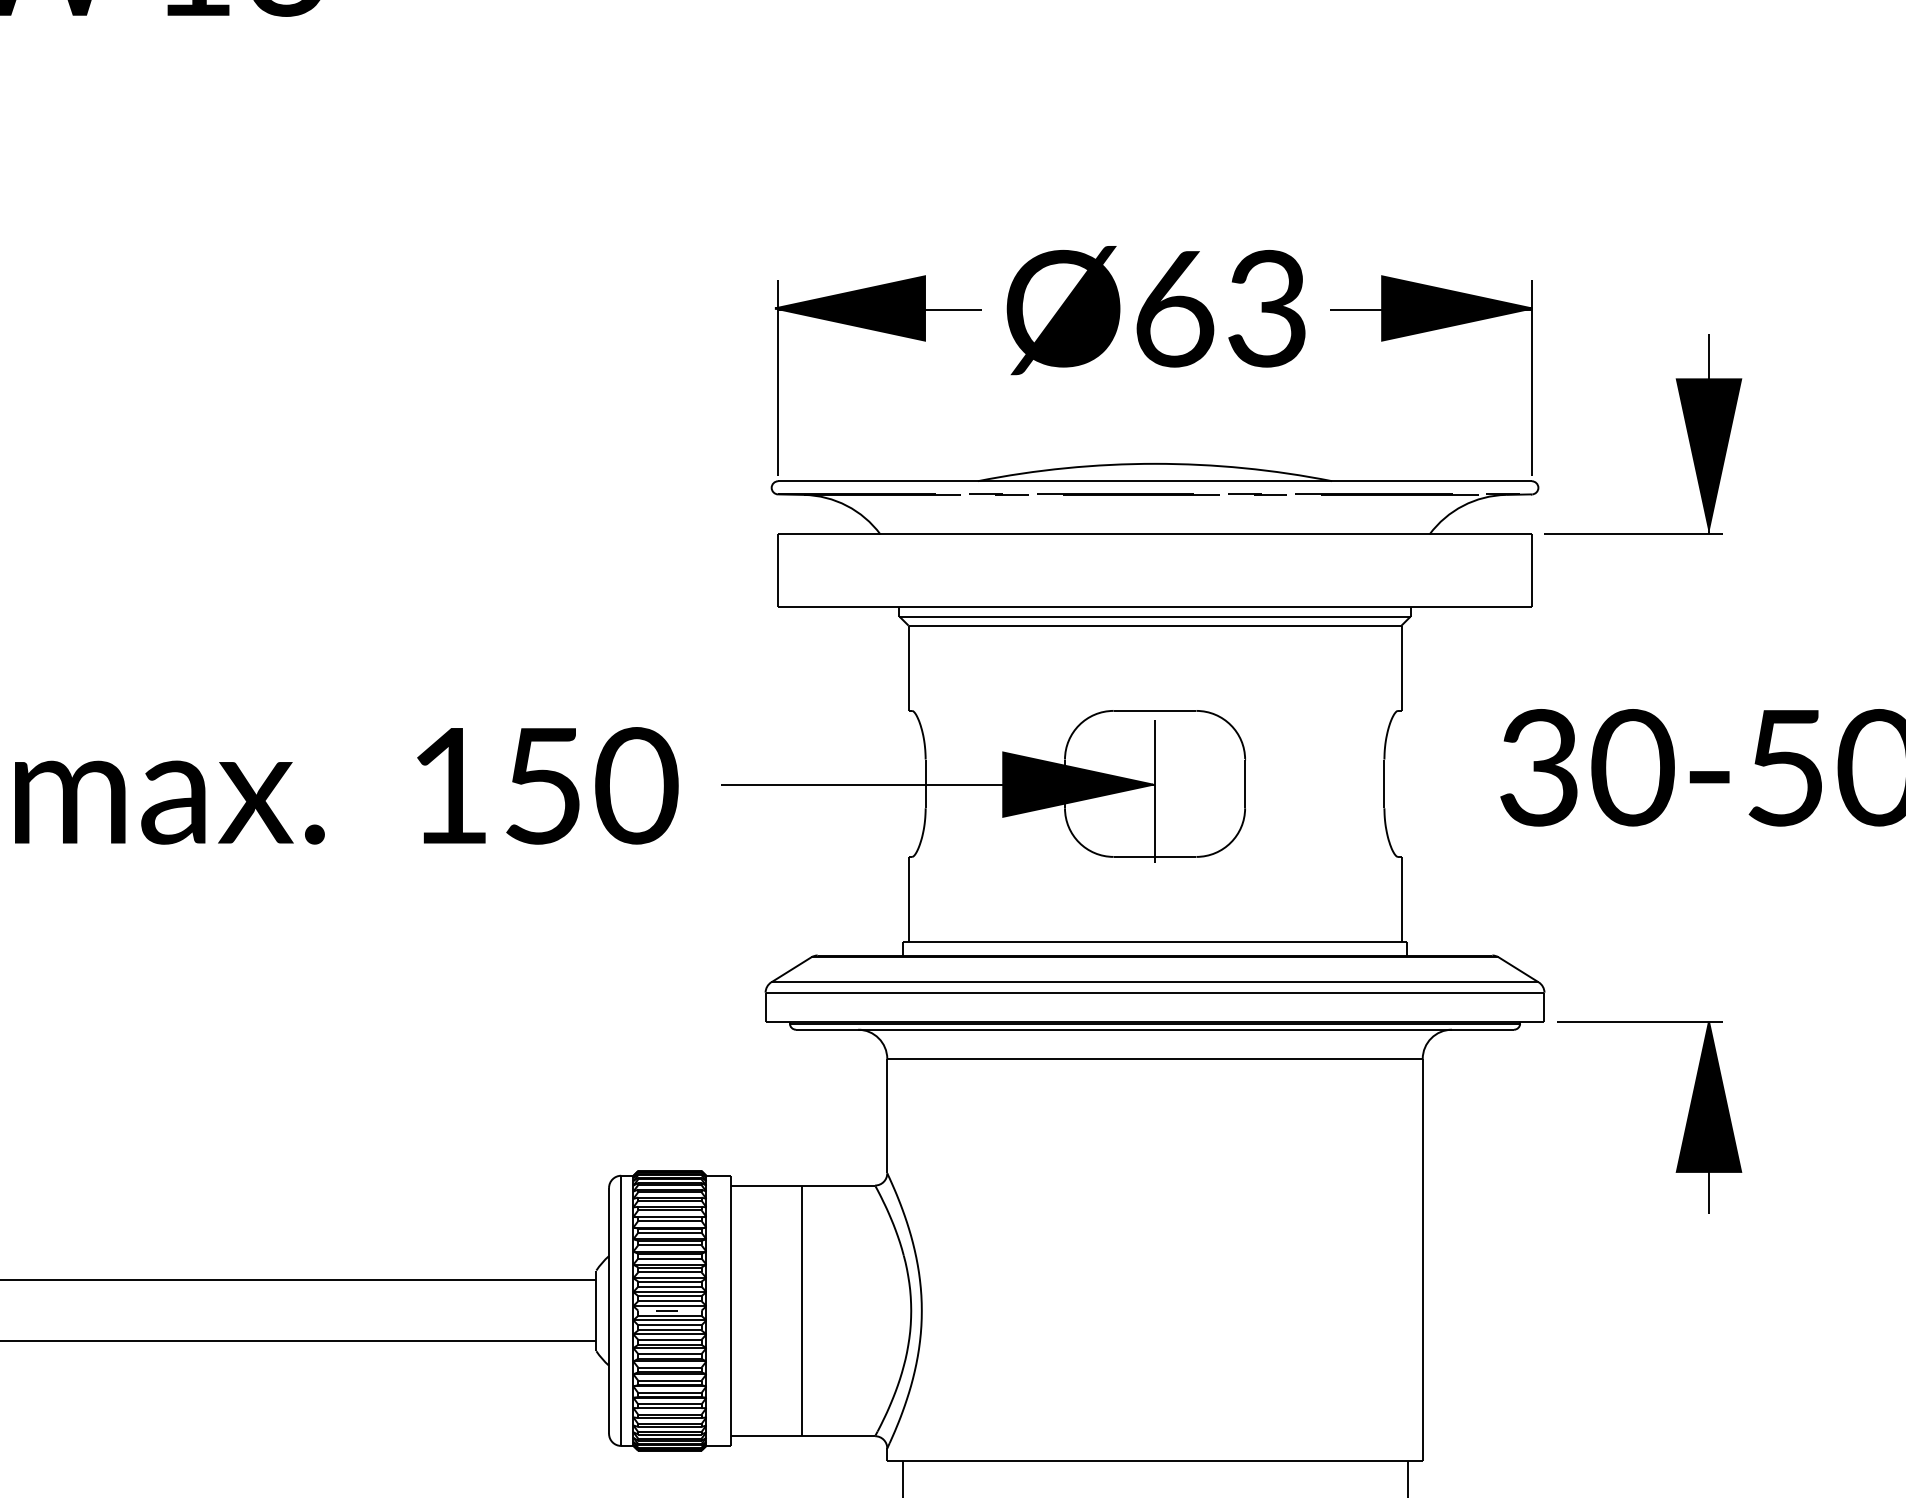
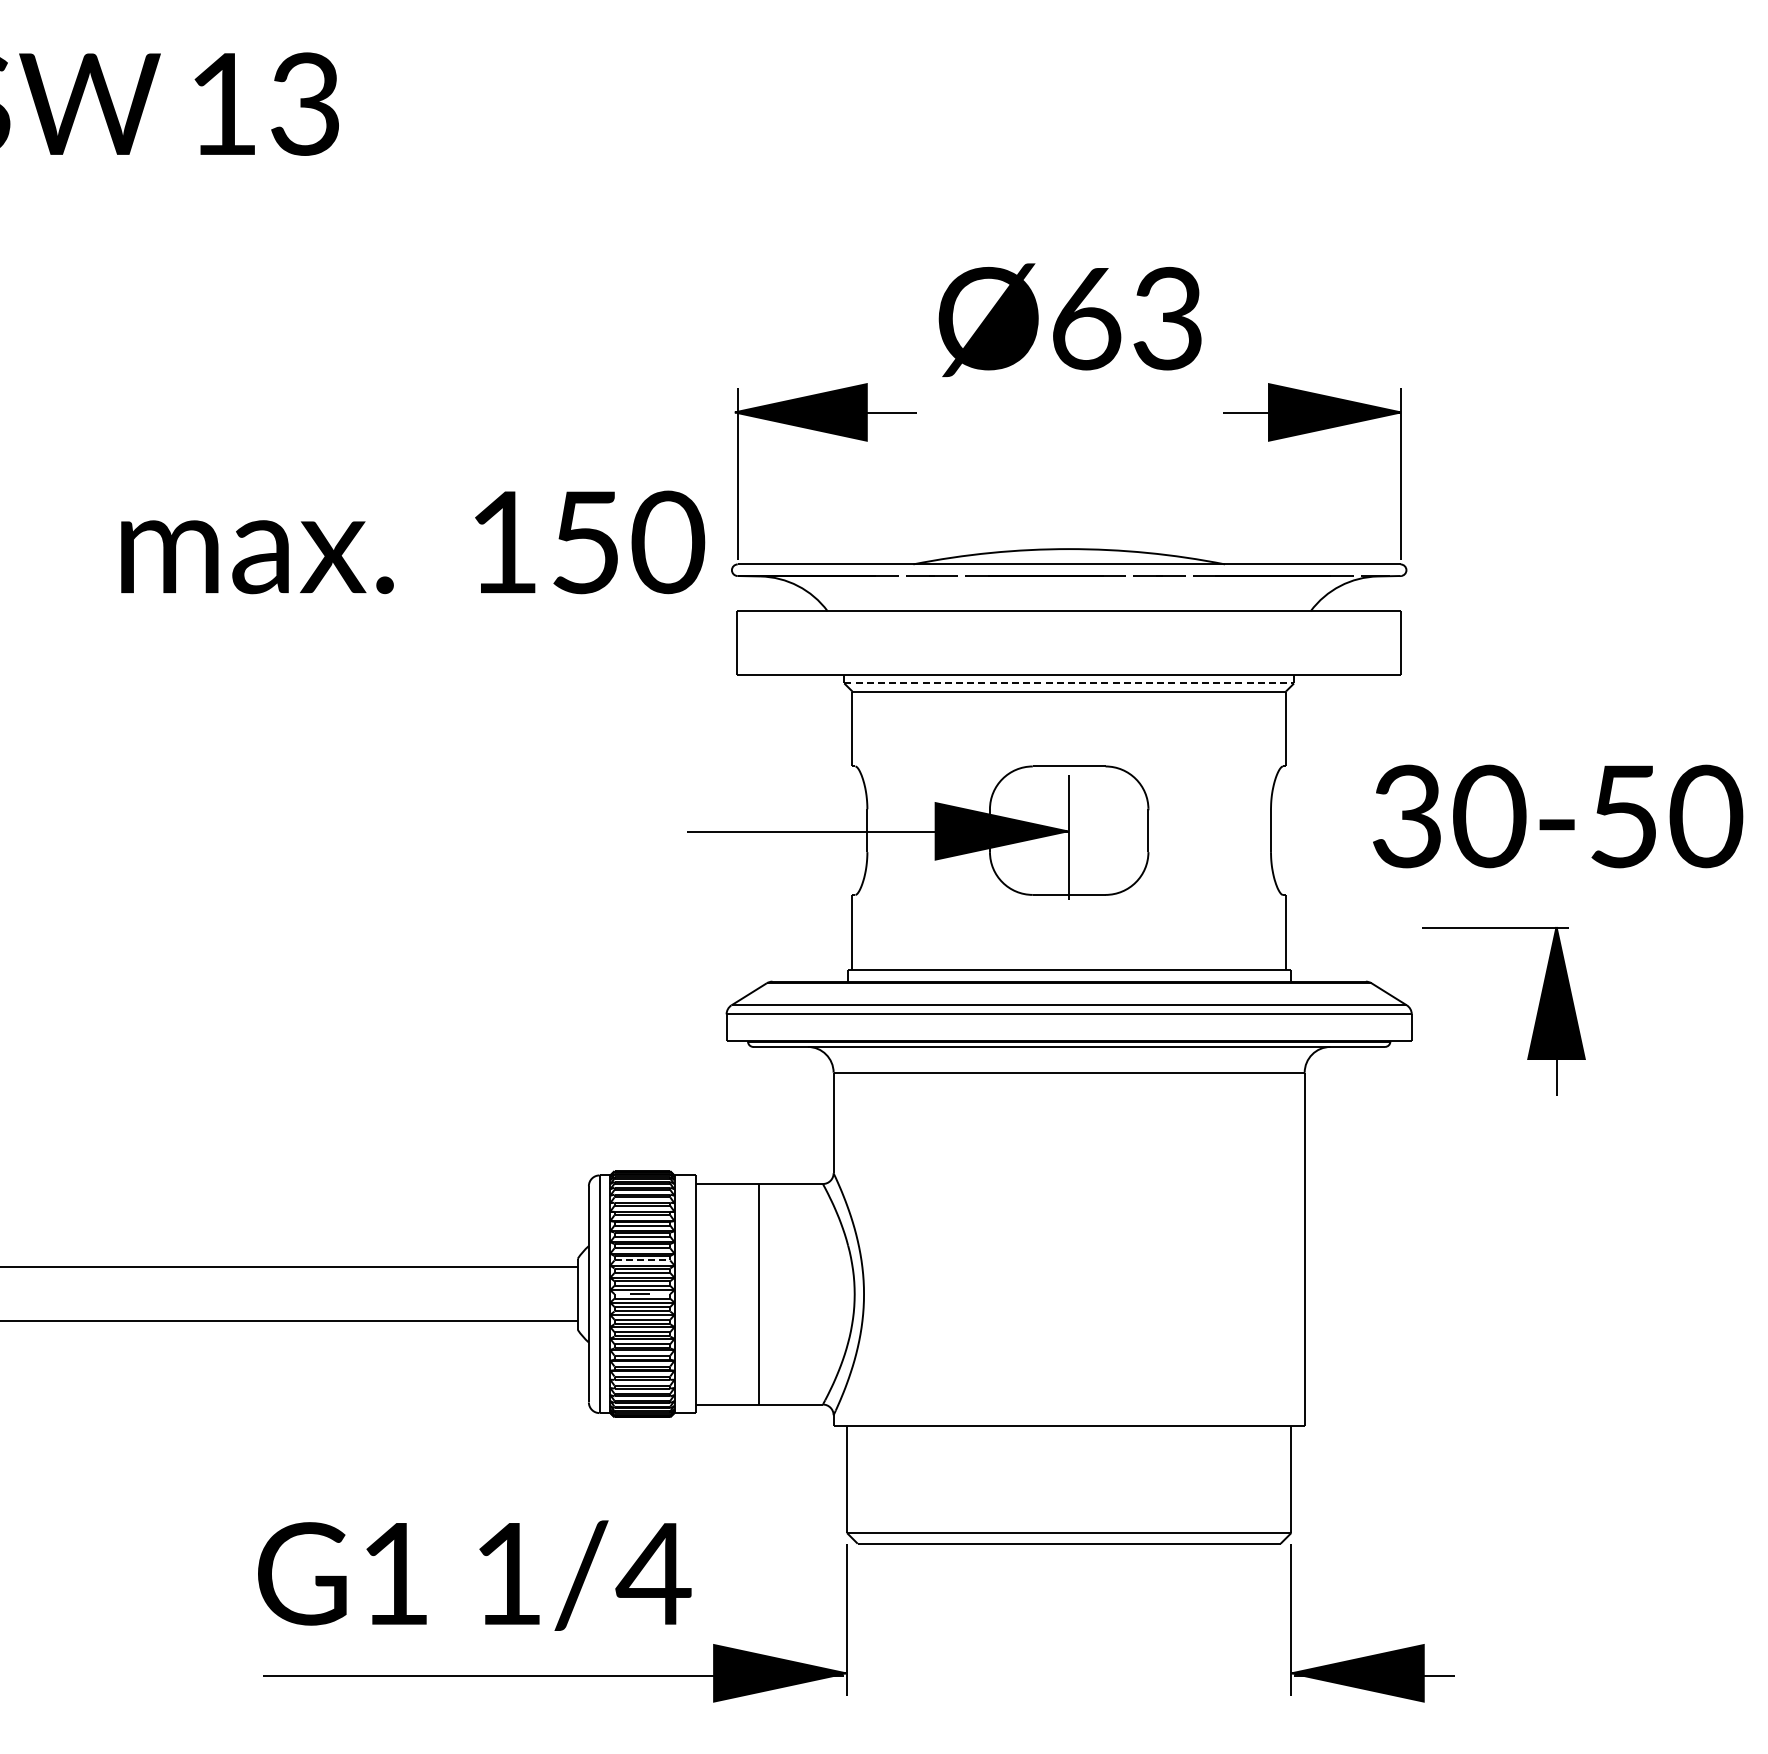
text: (1155, 309) -> (1069, 319), moved
part: (1685, 424) -> (1535, 514), removed
line: (1155, 616) -> (1069, 683), solid -> dashed
text: (347, 785) -> (413, 542), moved
part: (1685, 1126) -> (1535, 1019), moved
line: (670, 1272) -> (642, 1260), solid -> dashed

